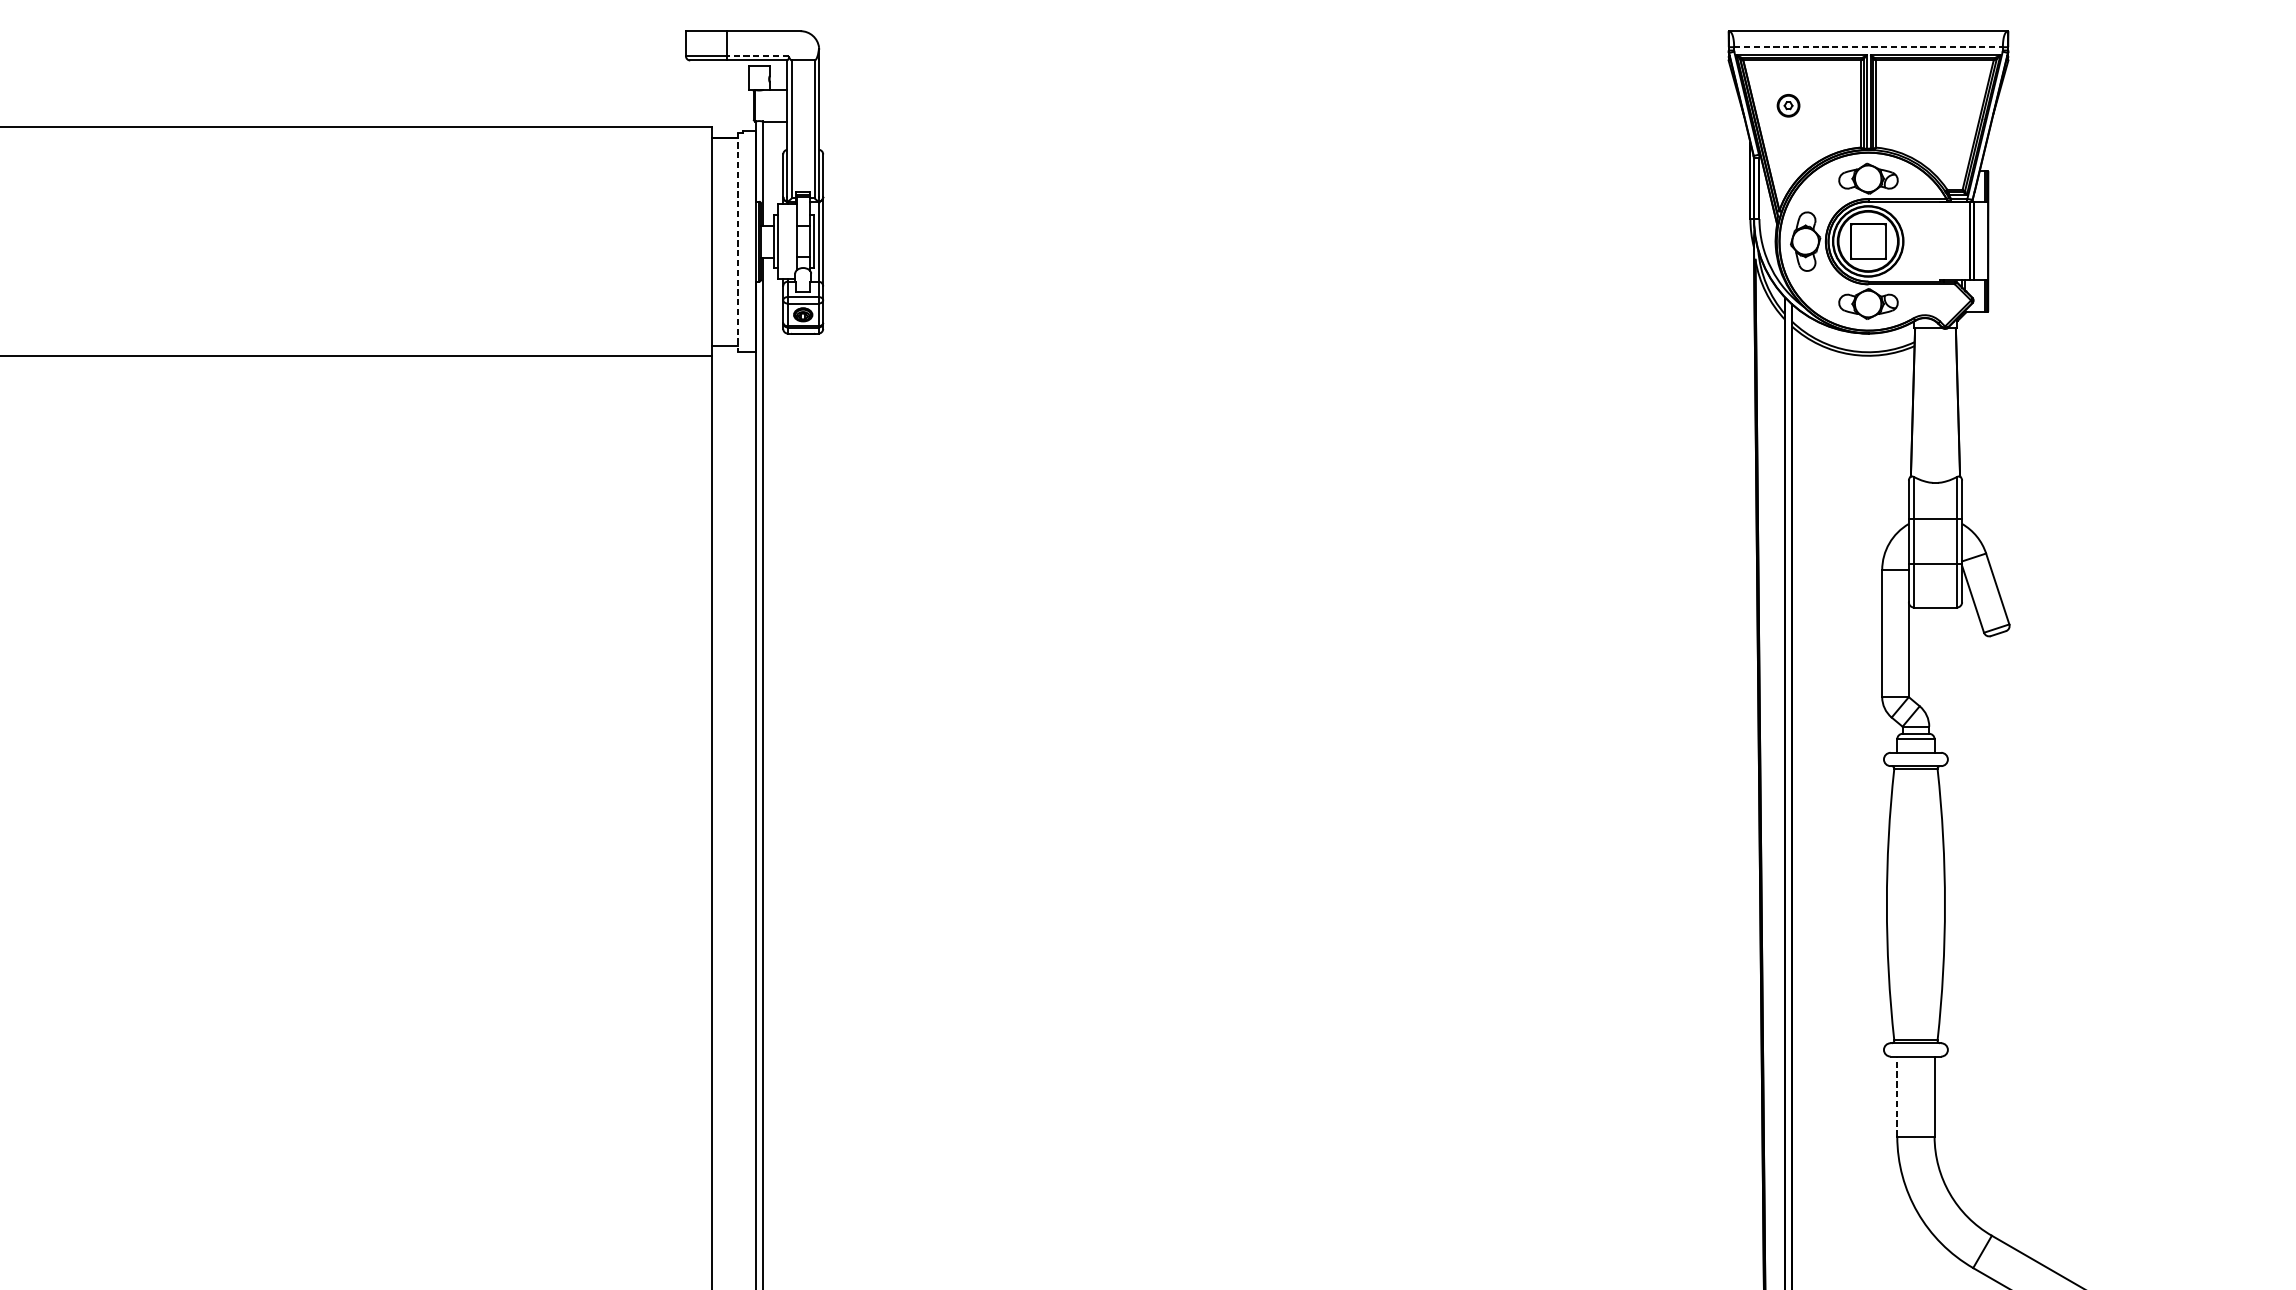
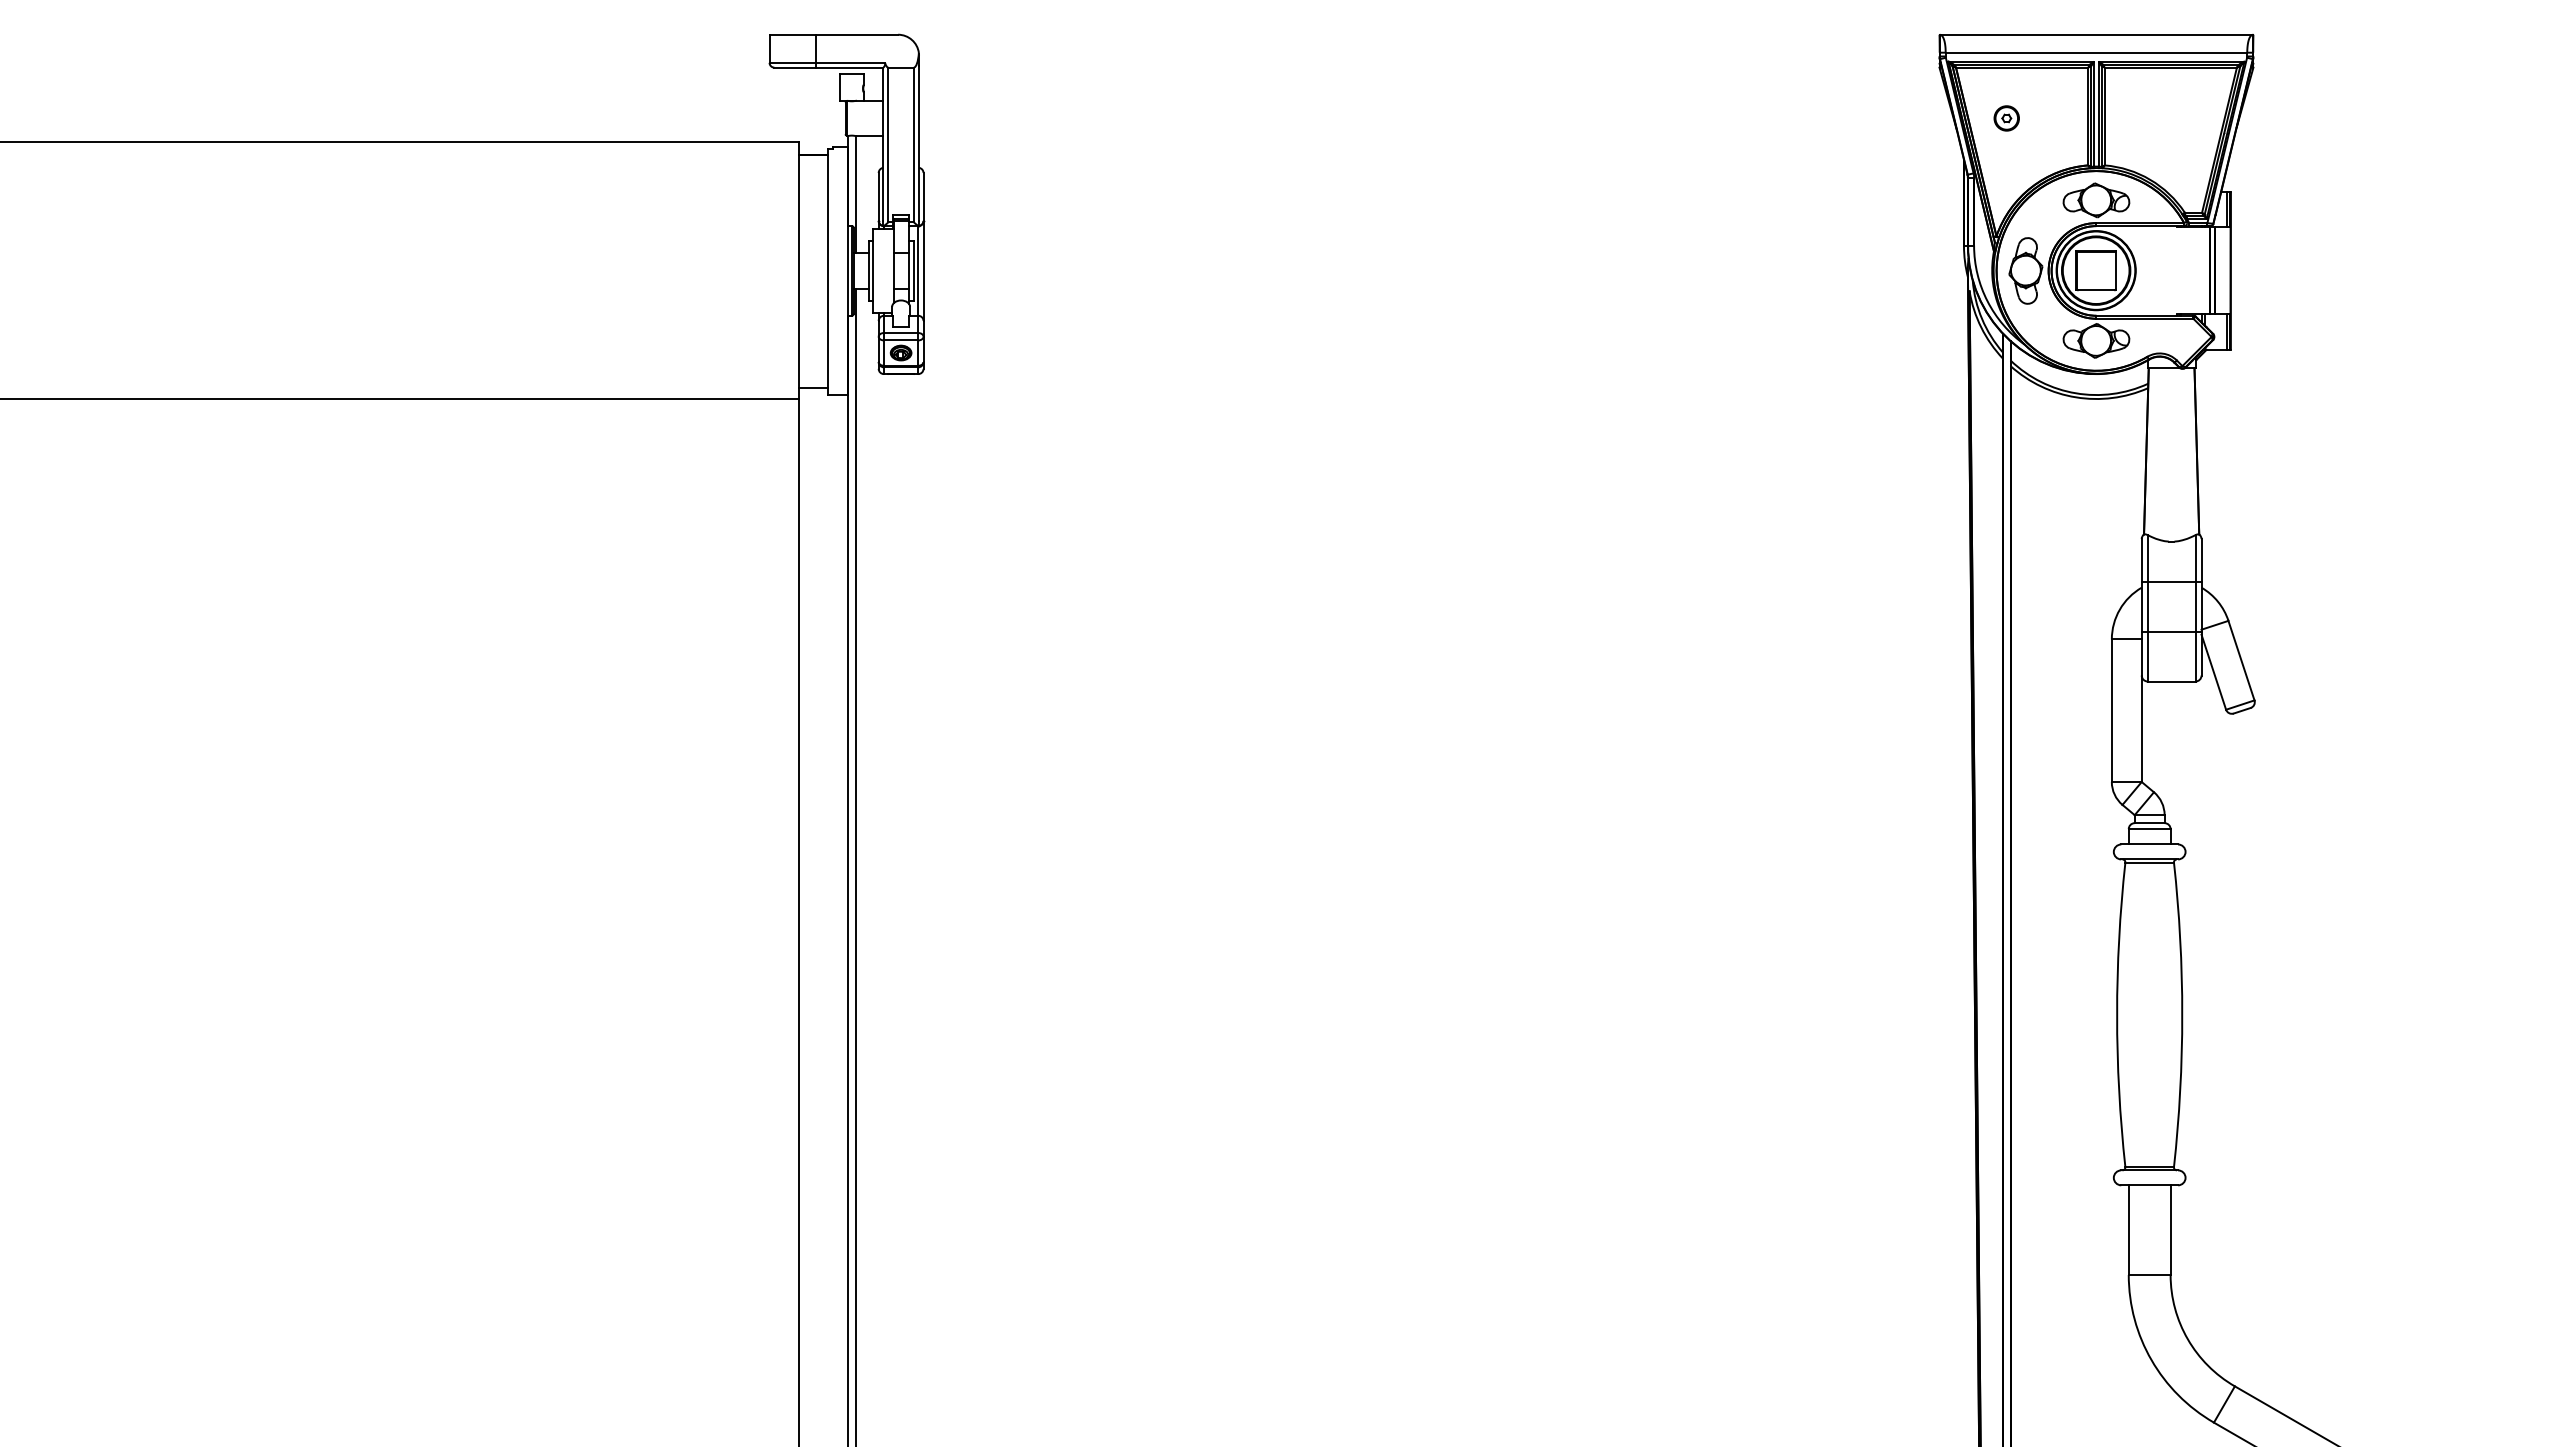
line: (1868, 47) -> (2096, 52), dashed -> solid
line: (758, 55) -> (850, 62), dashed -> solid
line: (738, 243) -> (828, 272), dashed -> solid
line: (1897, 1096) -> (2128, 1230), dashed -> solid

